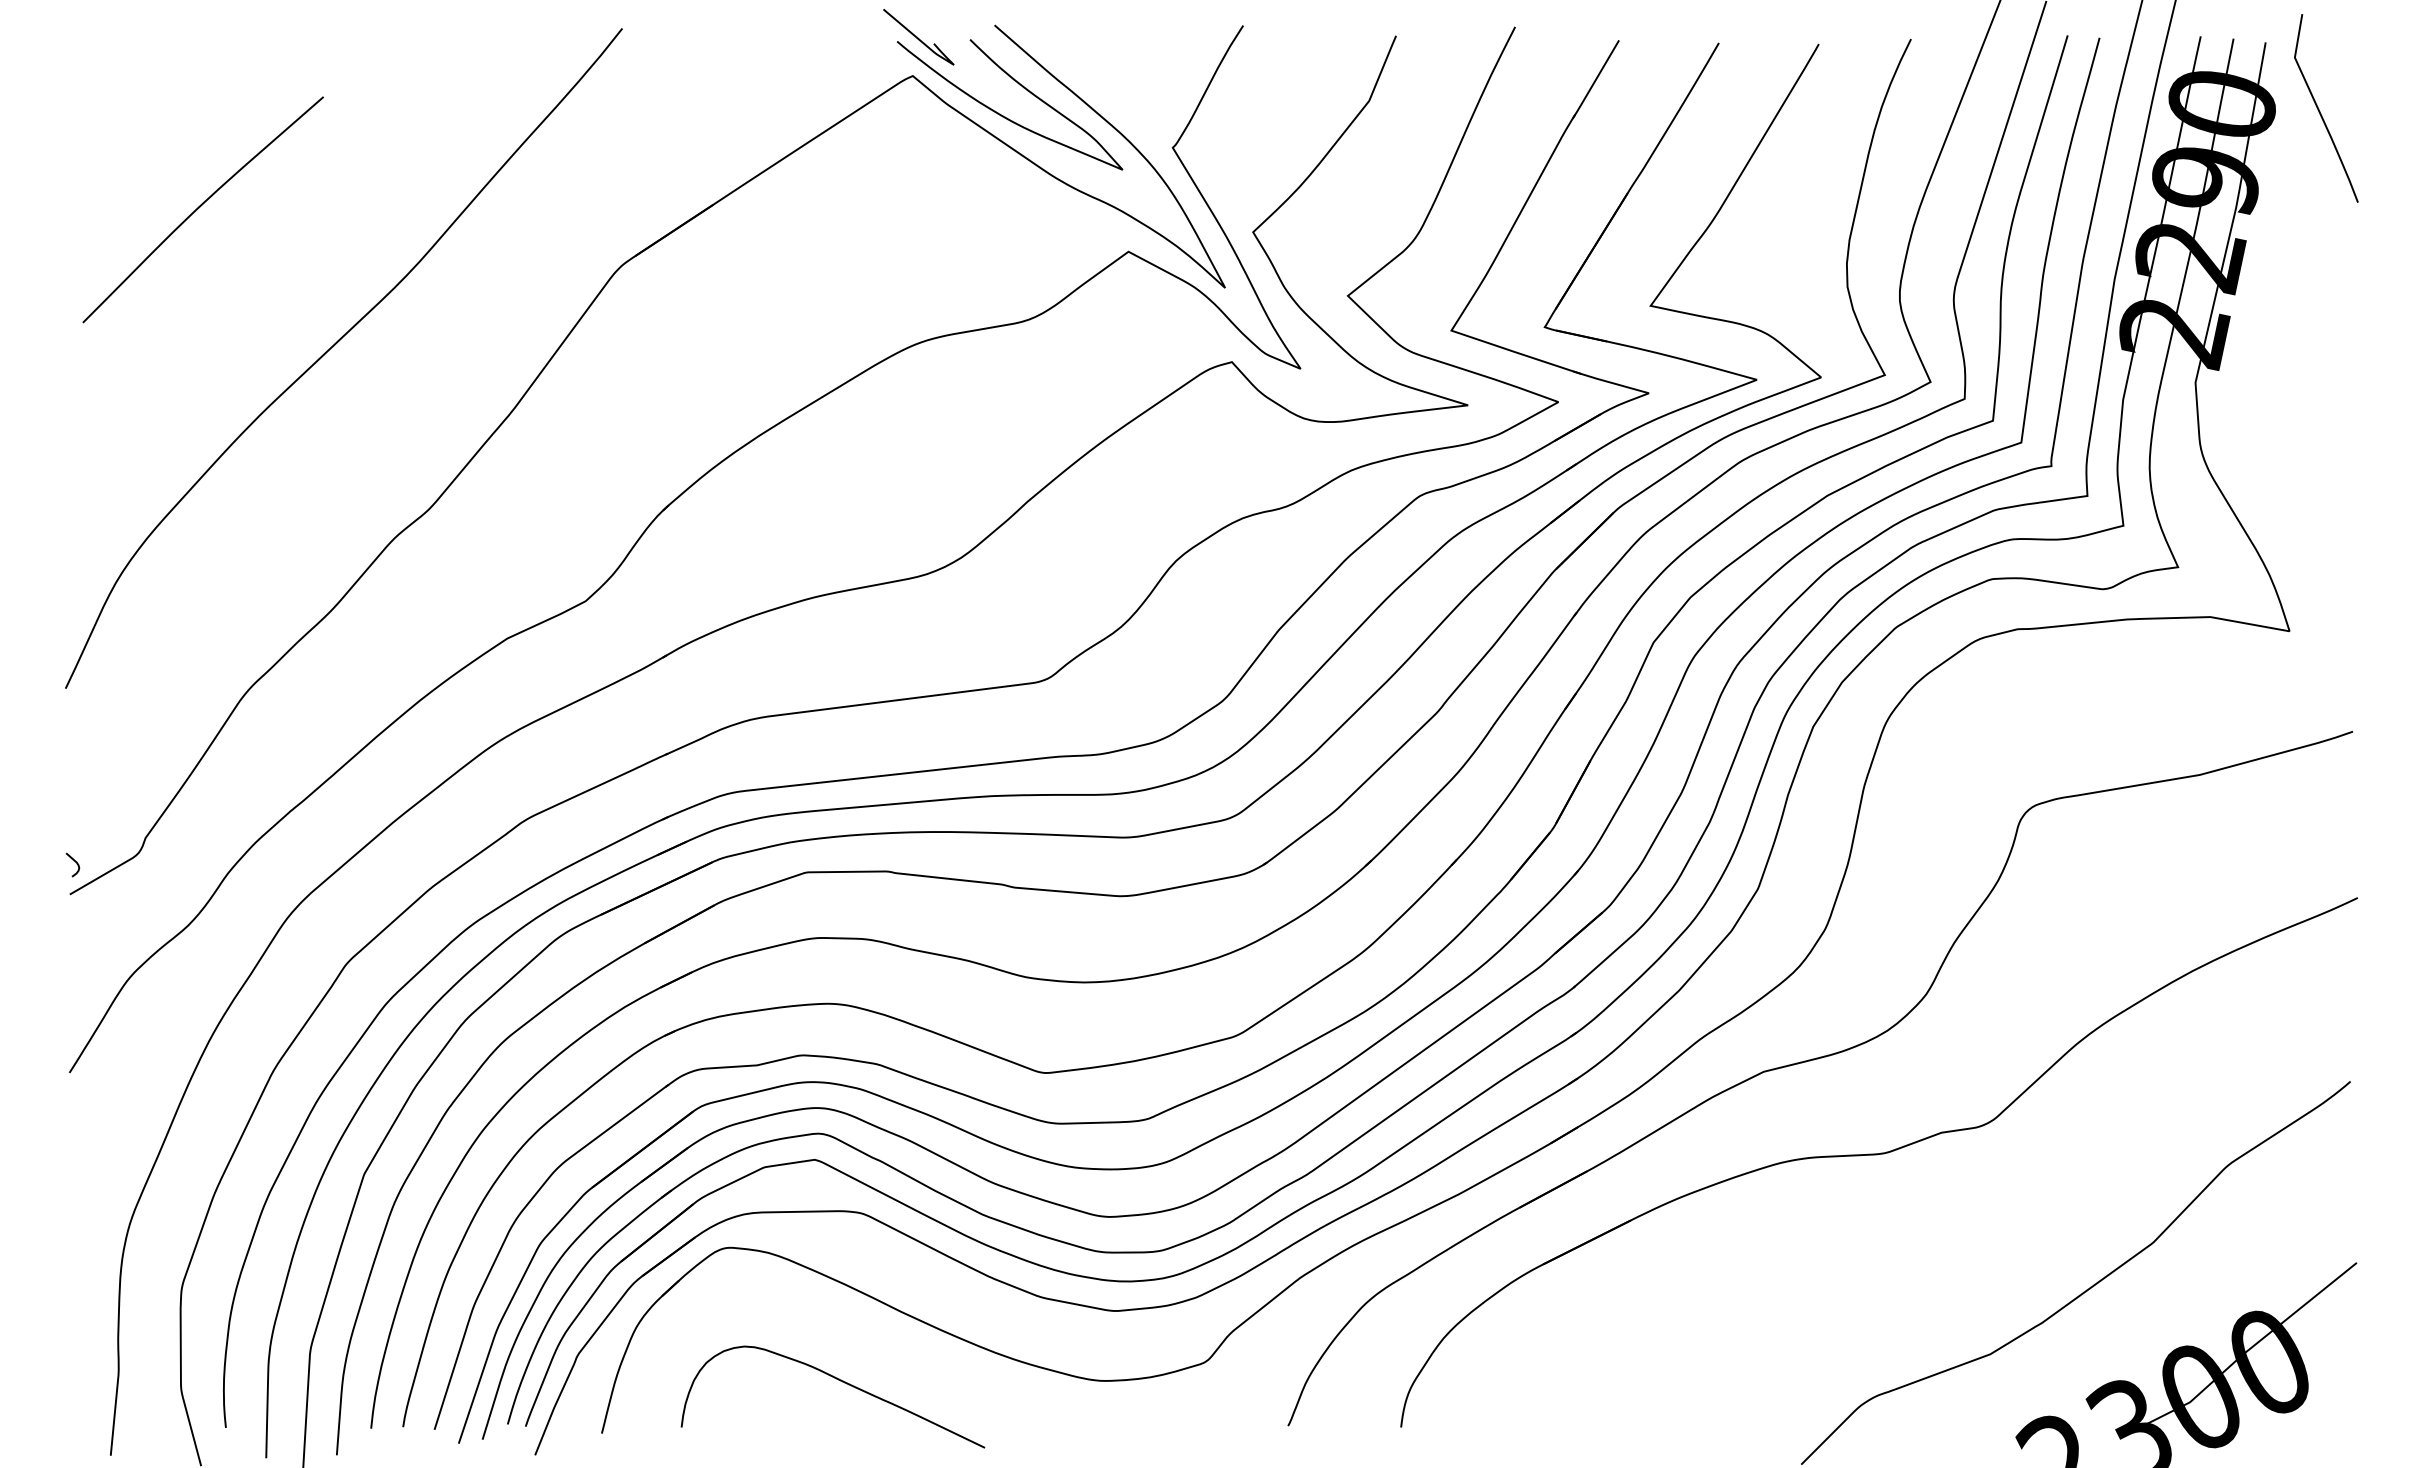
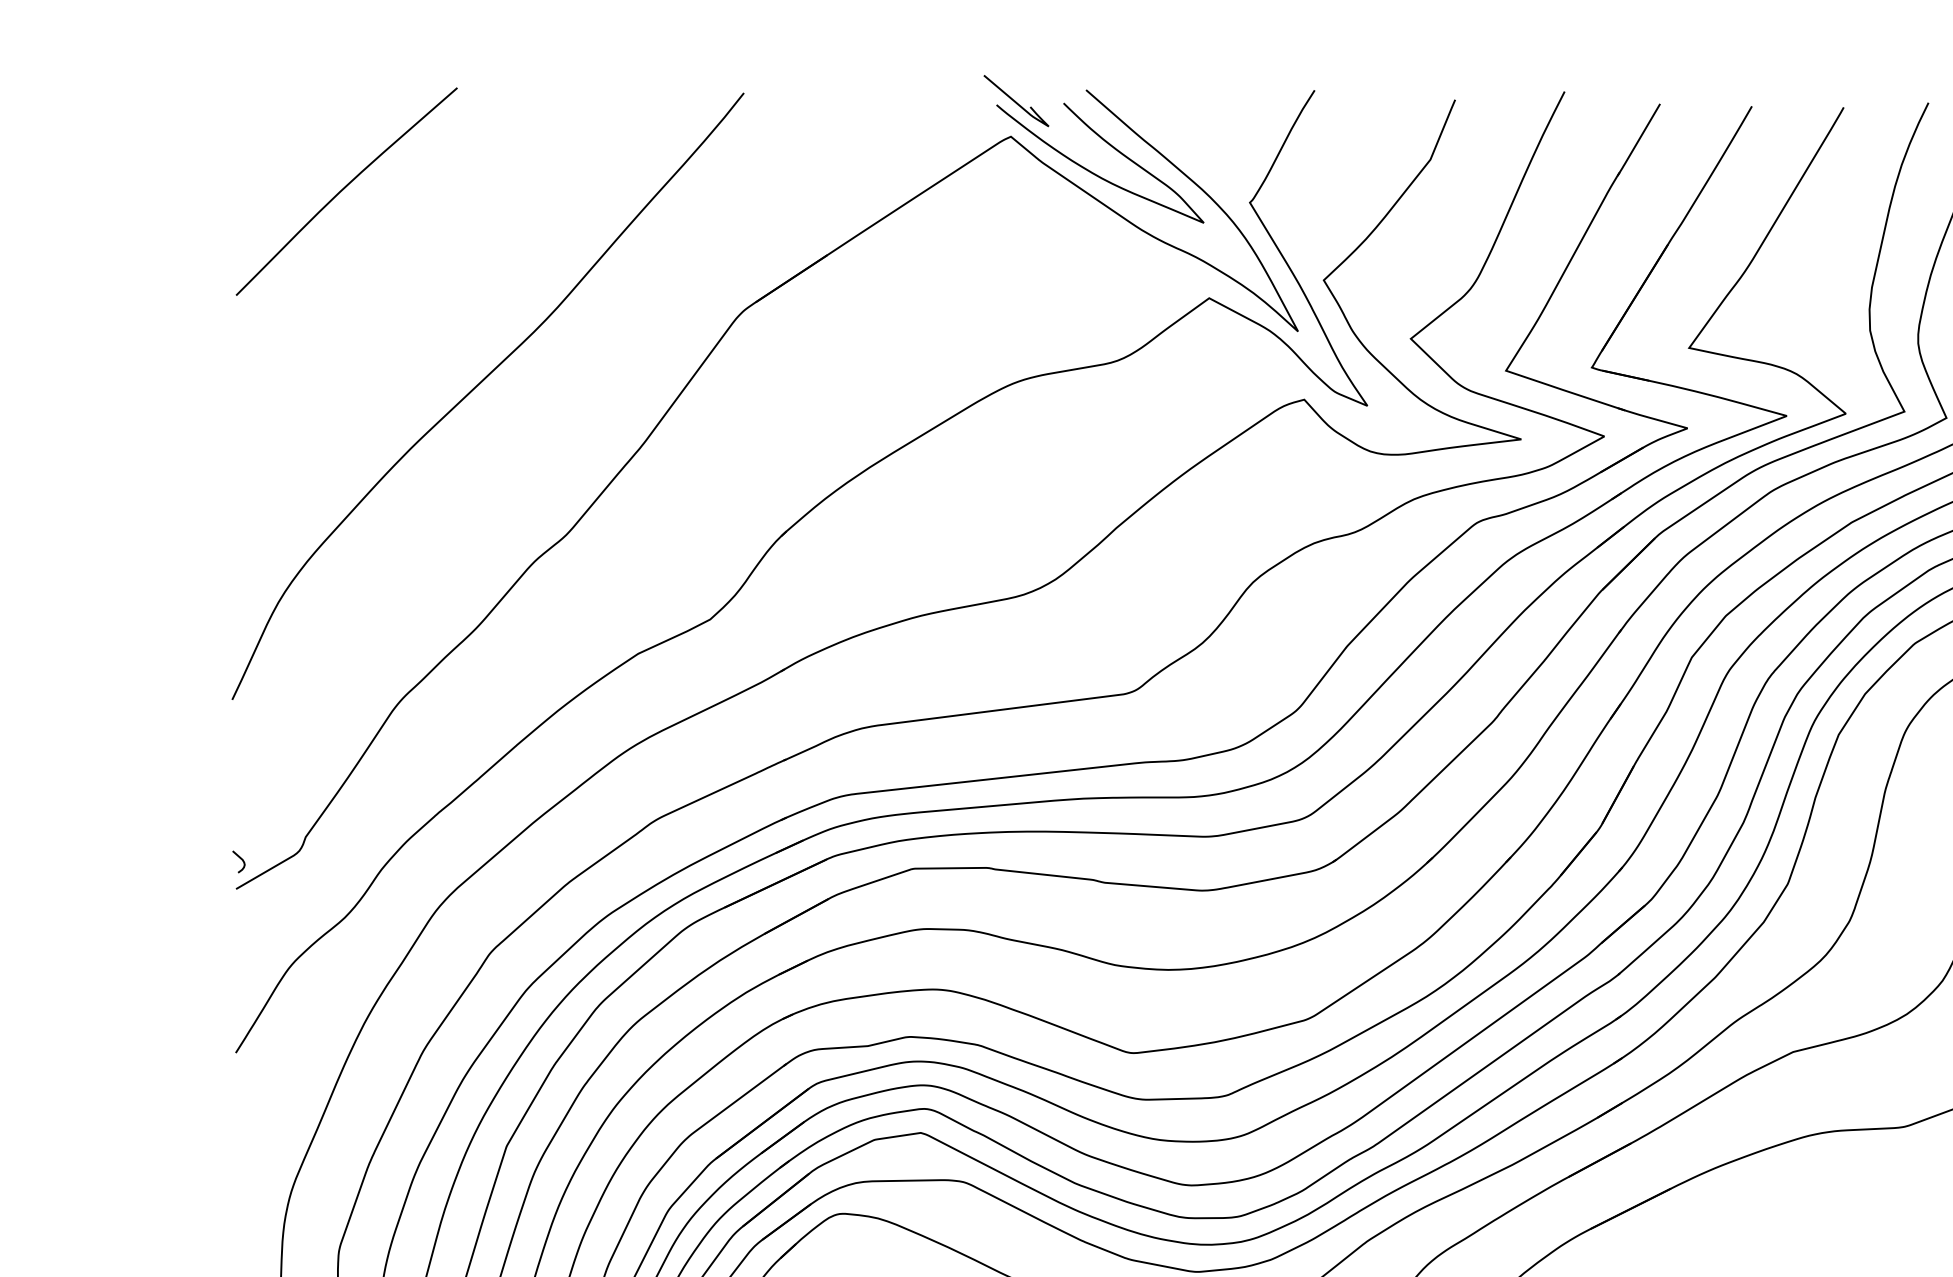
curve: (200, 207) -> (344, 189), moved

